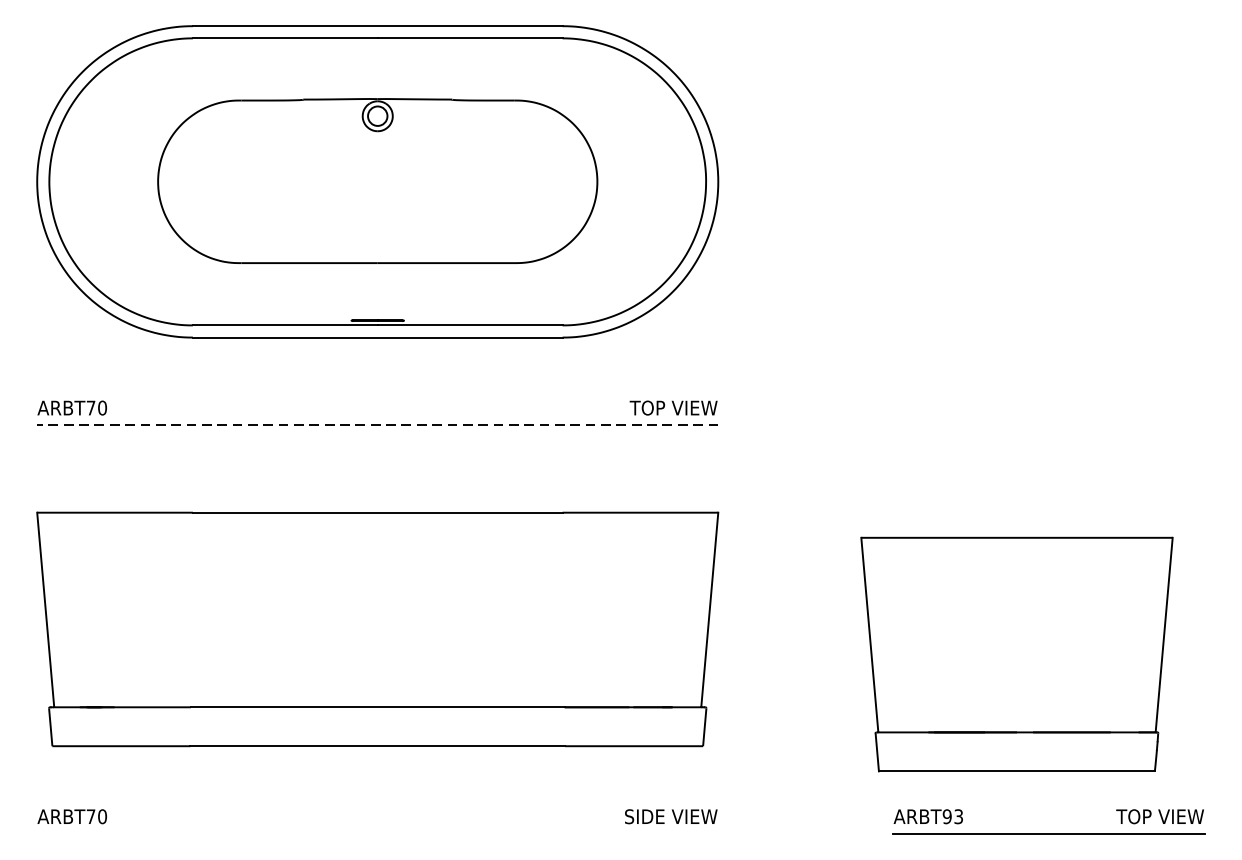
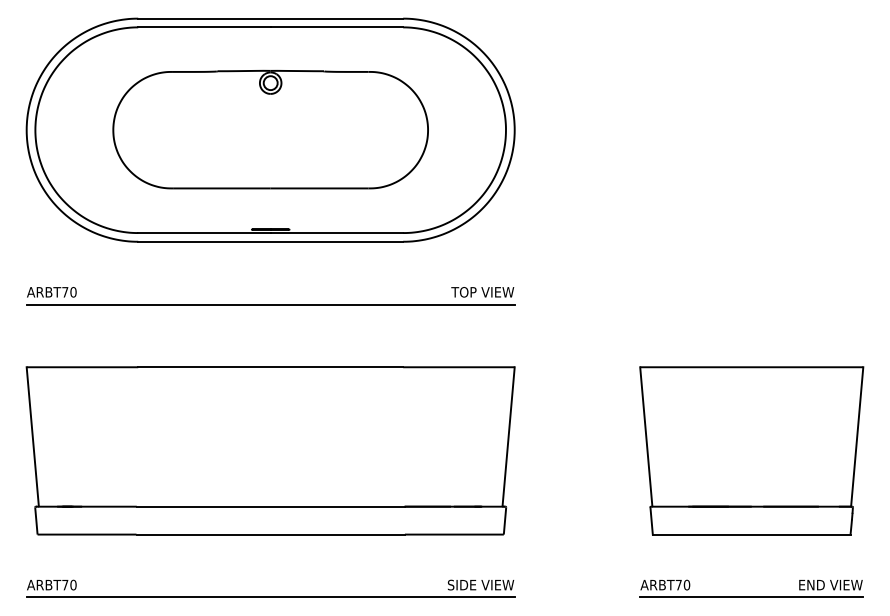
line: (377, 425) -> (270, 304), dashed -> solid
part: (1016, 653) -> (751, 450), moved
text: (952, 815) -> (682, 584), ARBT93 -> ARBT70
text: (1133, 815) -> (812, 584), TOP VIEW -> END VIEW
line: (377, 834) -> (270, 597), added

